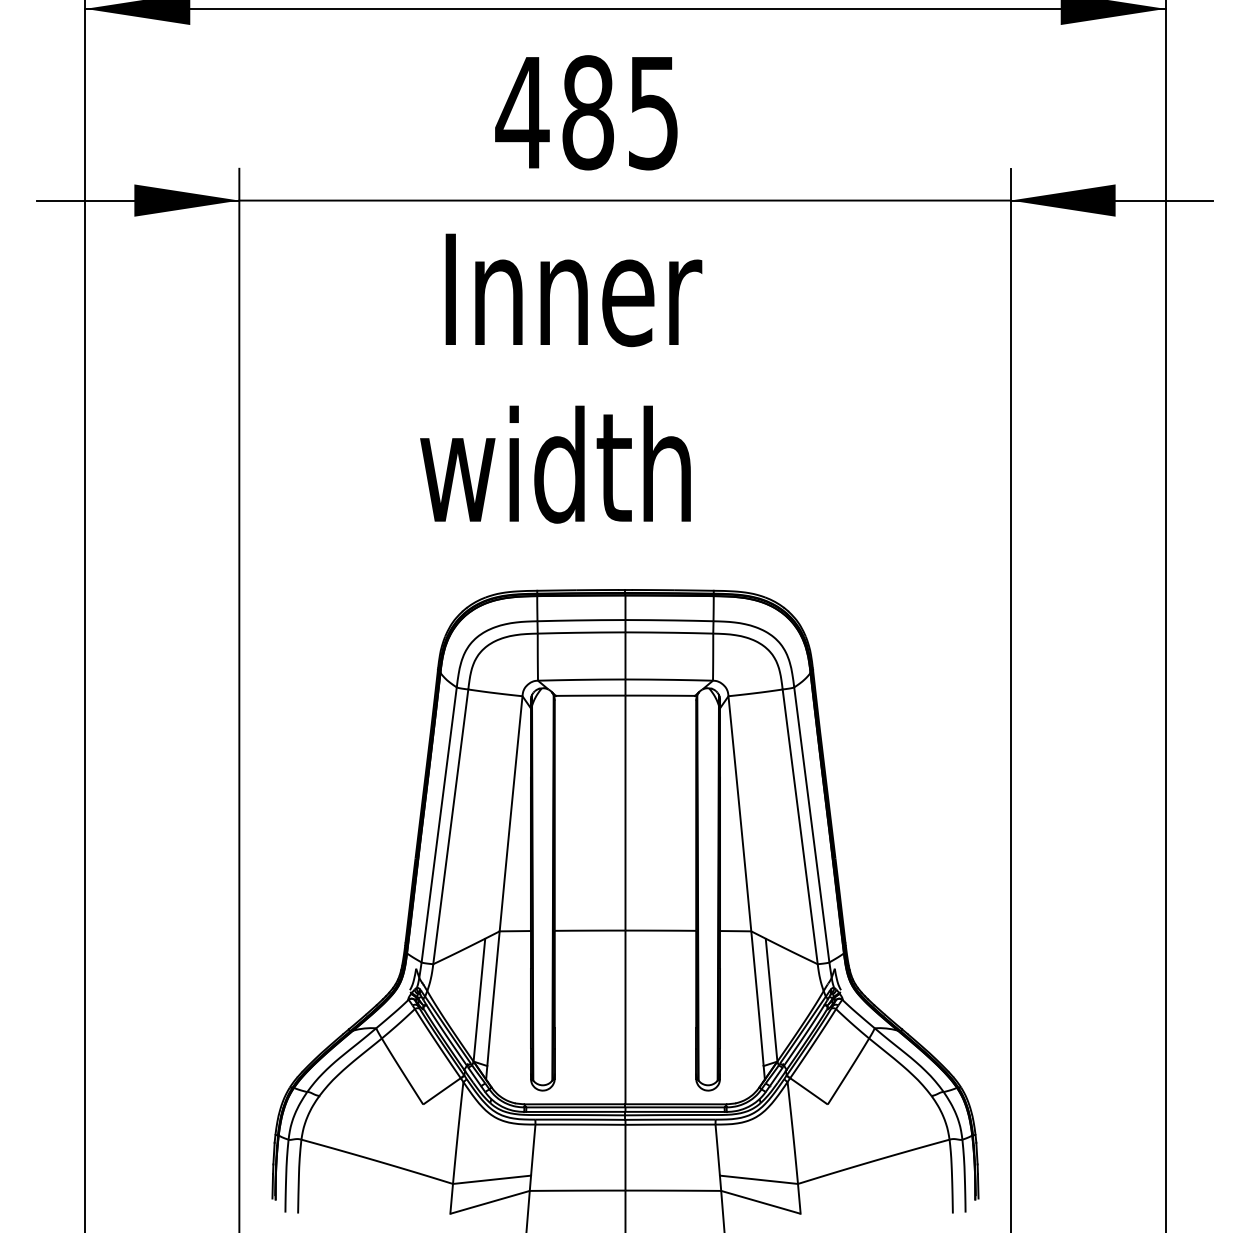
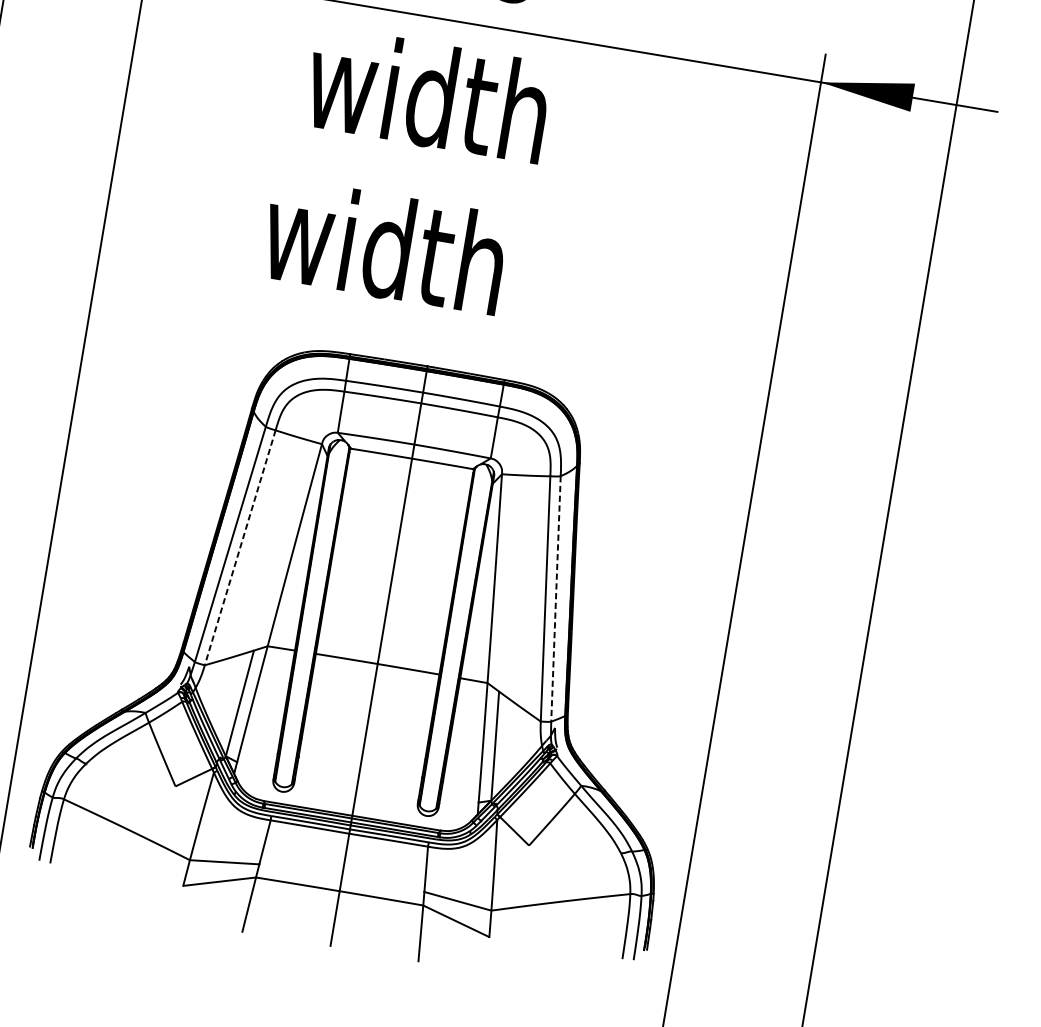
text: (575, 288) -> (427, 95), Inner -> width
line: (811, 824) -> (555, 598), solid -> dashed
line: (450, 827) -> (239, 548), solid -> dashed

